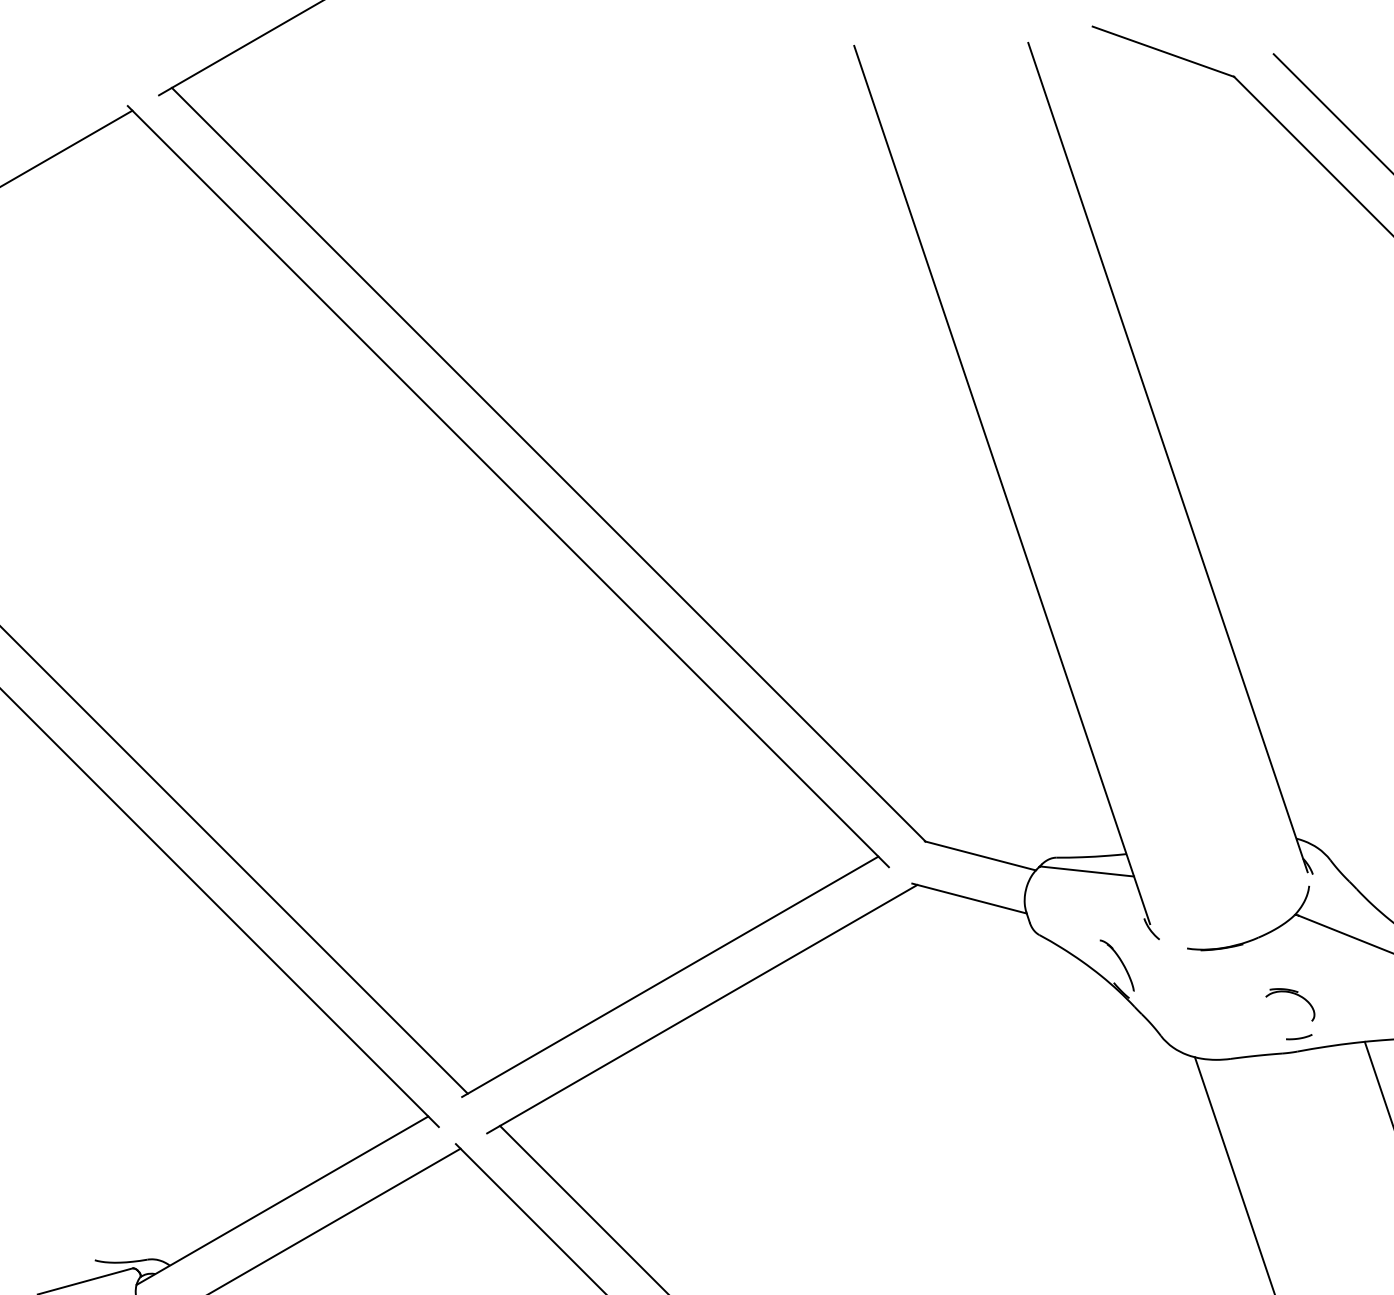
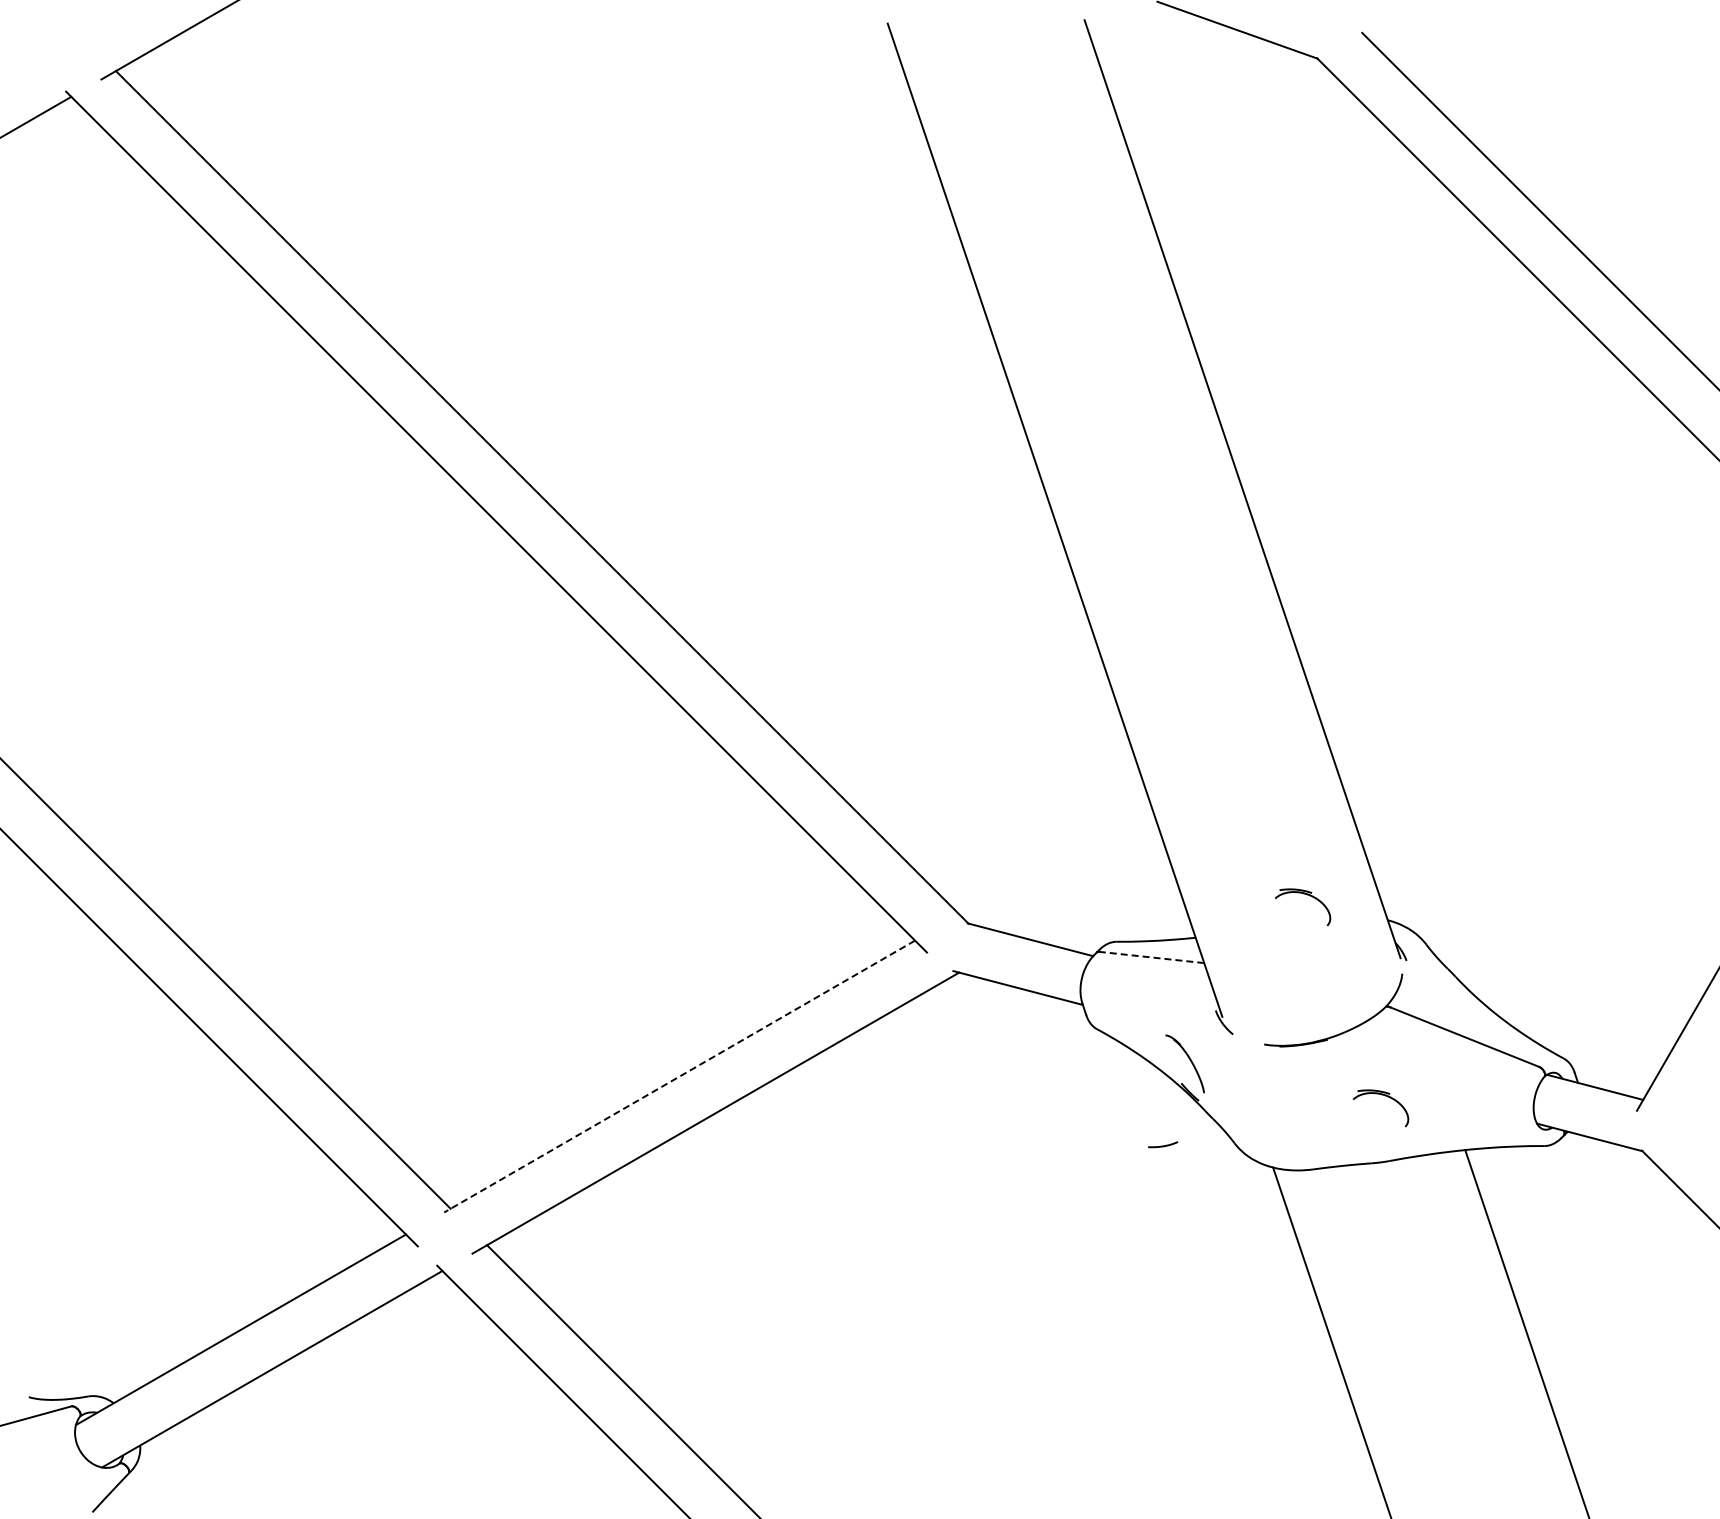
part: (1227, 817) -> (1309, 896), added
line: (1087, 871) -> (1151, 957), solid -> dashed
line: (670, 976) -> (679, 1076), solid -> dashed
curve: (1299, 1037) -> (1163, 1145), moved

